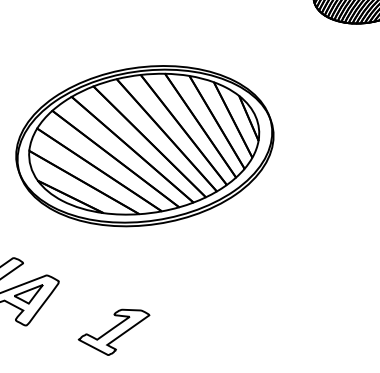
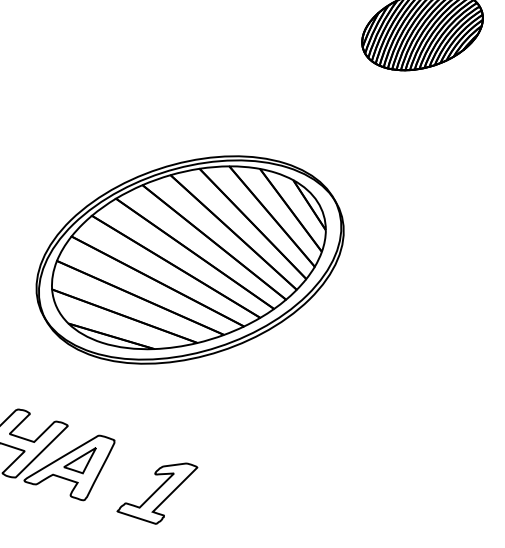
part: (113, 330) -> (157, 493), moved

